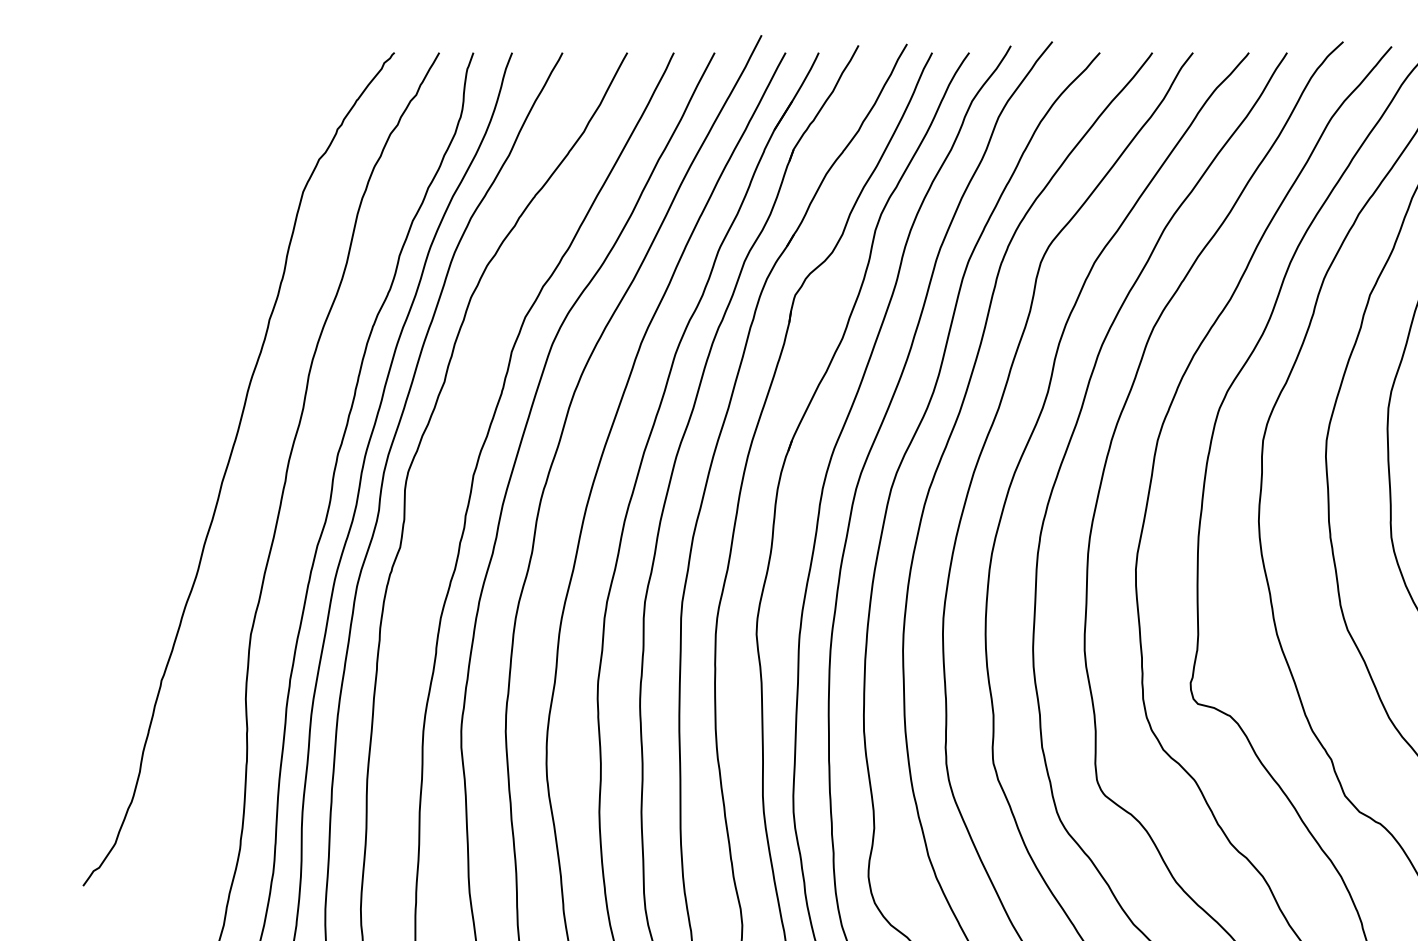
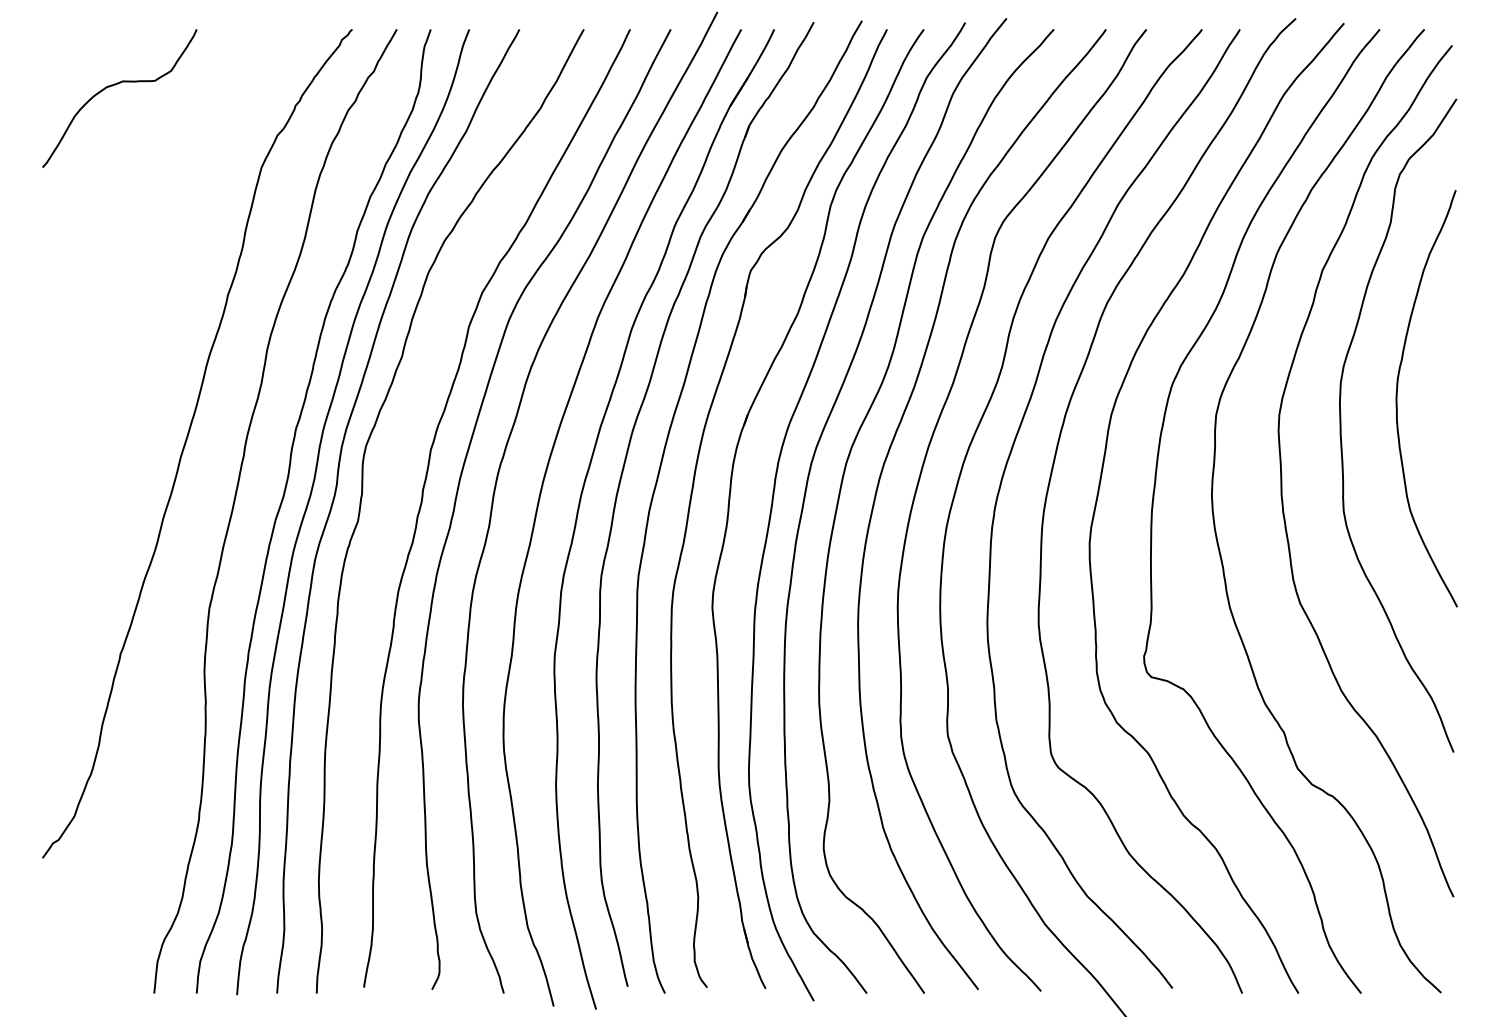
curve: (156, 109) -> (115, 85), added

